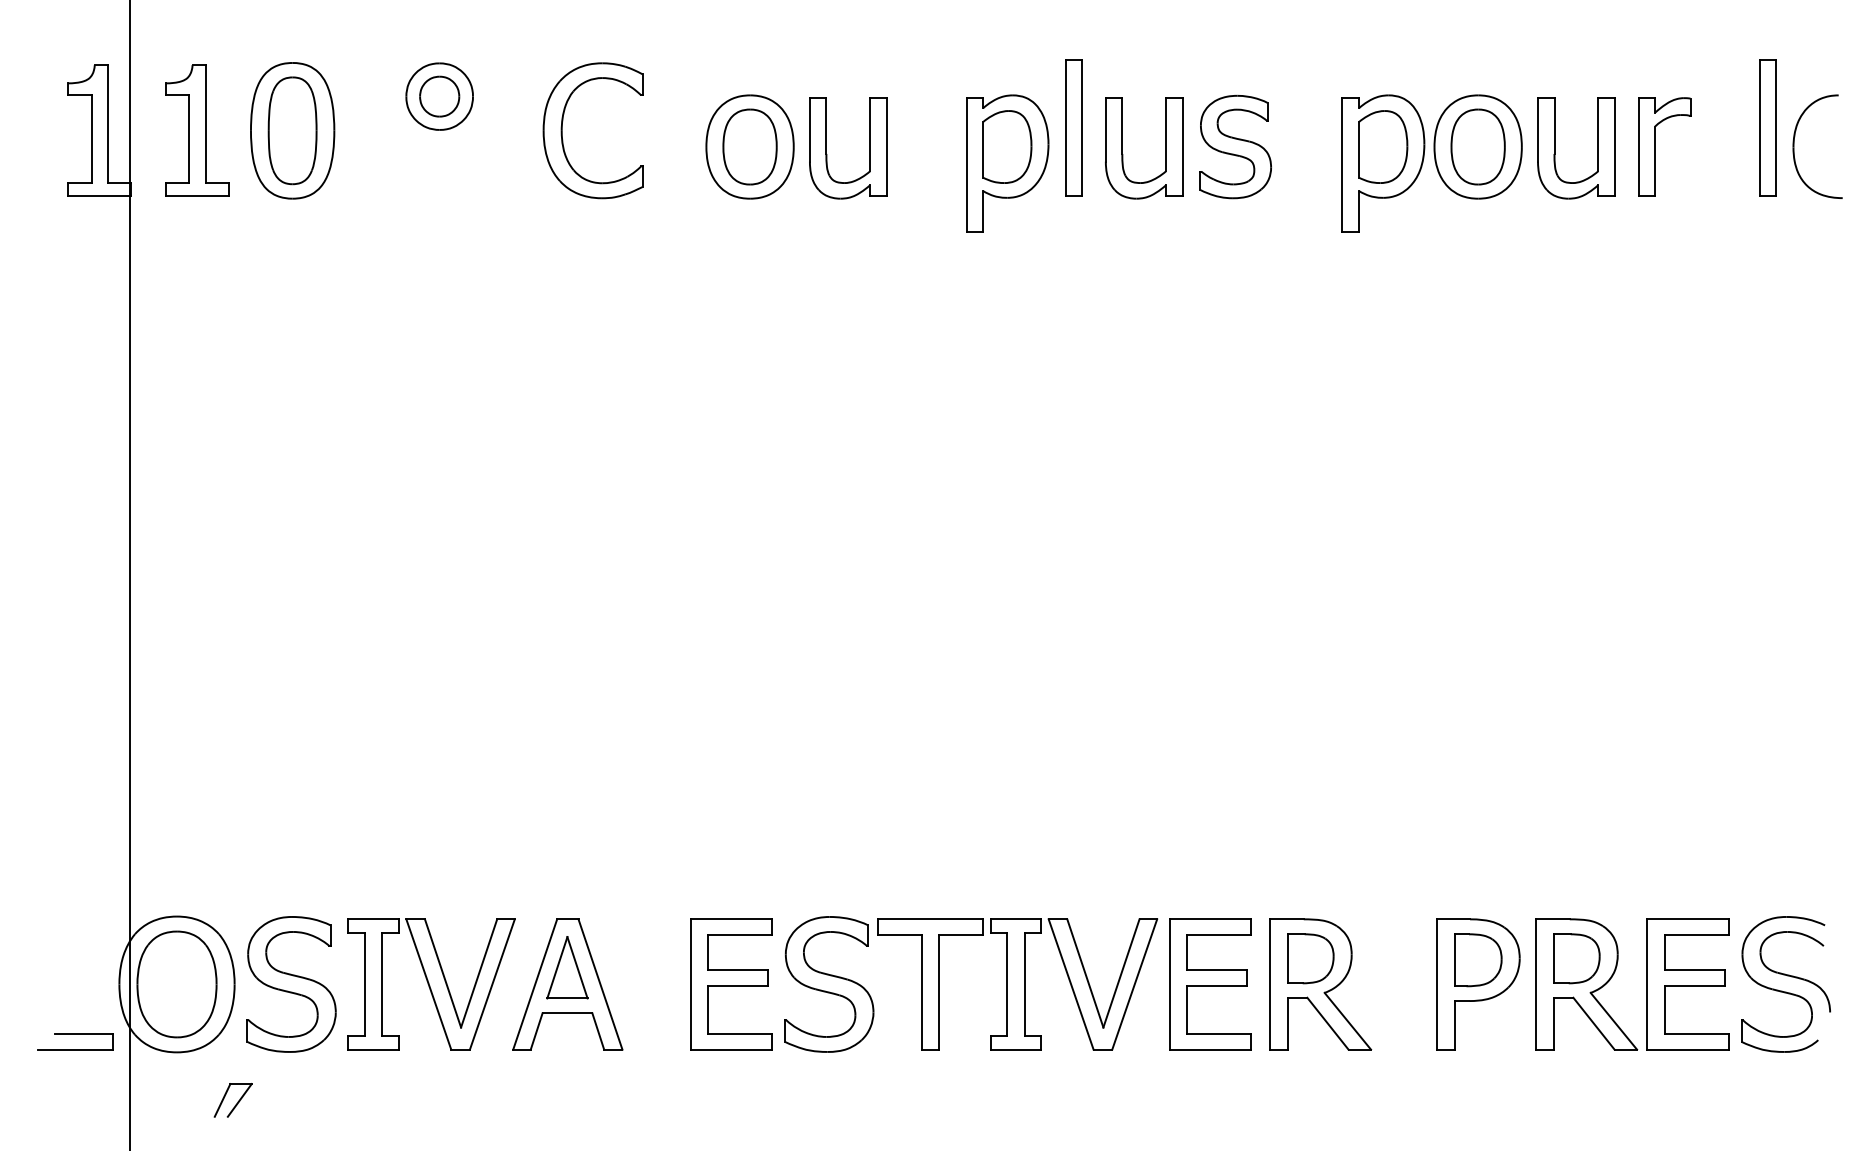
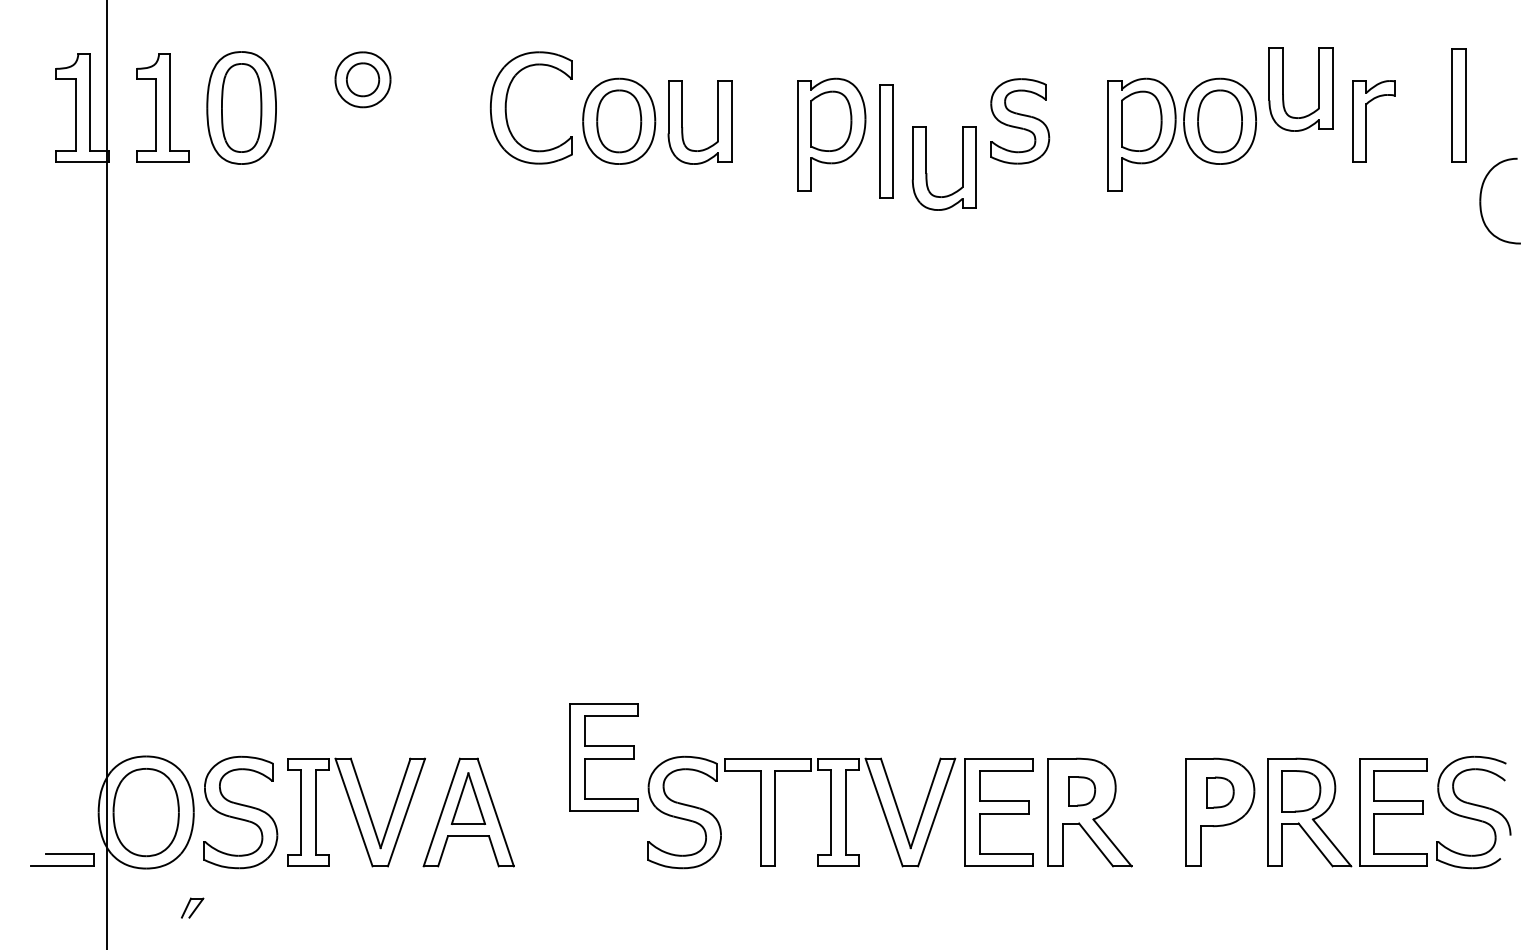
part: (1073, 127) -> (886, 141), moved
part: (562, 130) -> (506, 107), moved
part: (1794, 145) -> (1481, 200), moved
part: (1555, 148) -> (1283, 89), moved
part: (1123, 154) -> (927, 173), moved
part: (1310, 959) -> (1081, 791), size x0.7
part: (1478, 960) -> (1220, 792), size x0.7
part: (731, 984) -> (603, 757), moved
part: (233, 1099) -> (192, 907), size x0.7

